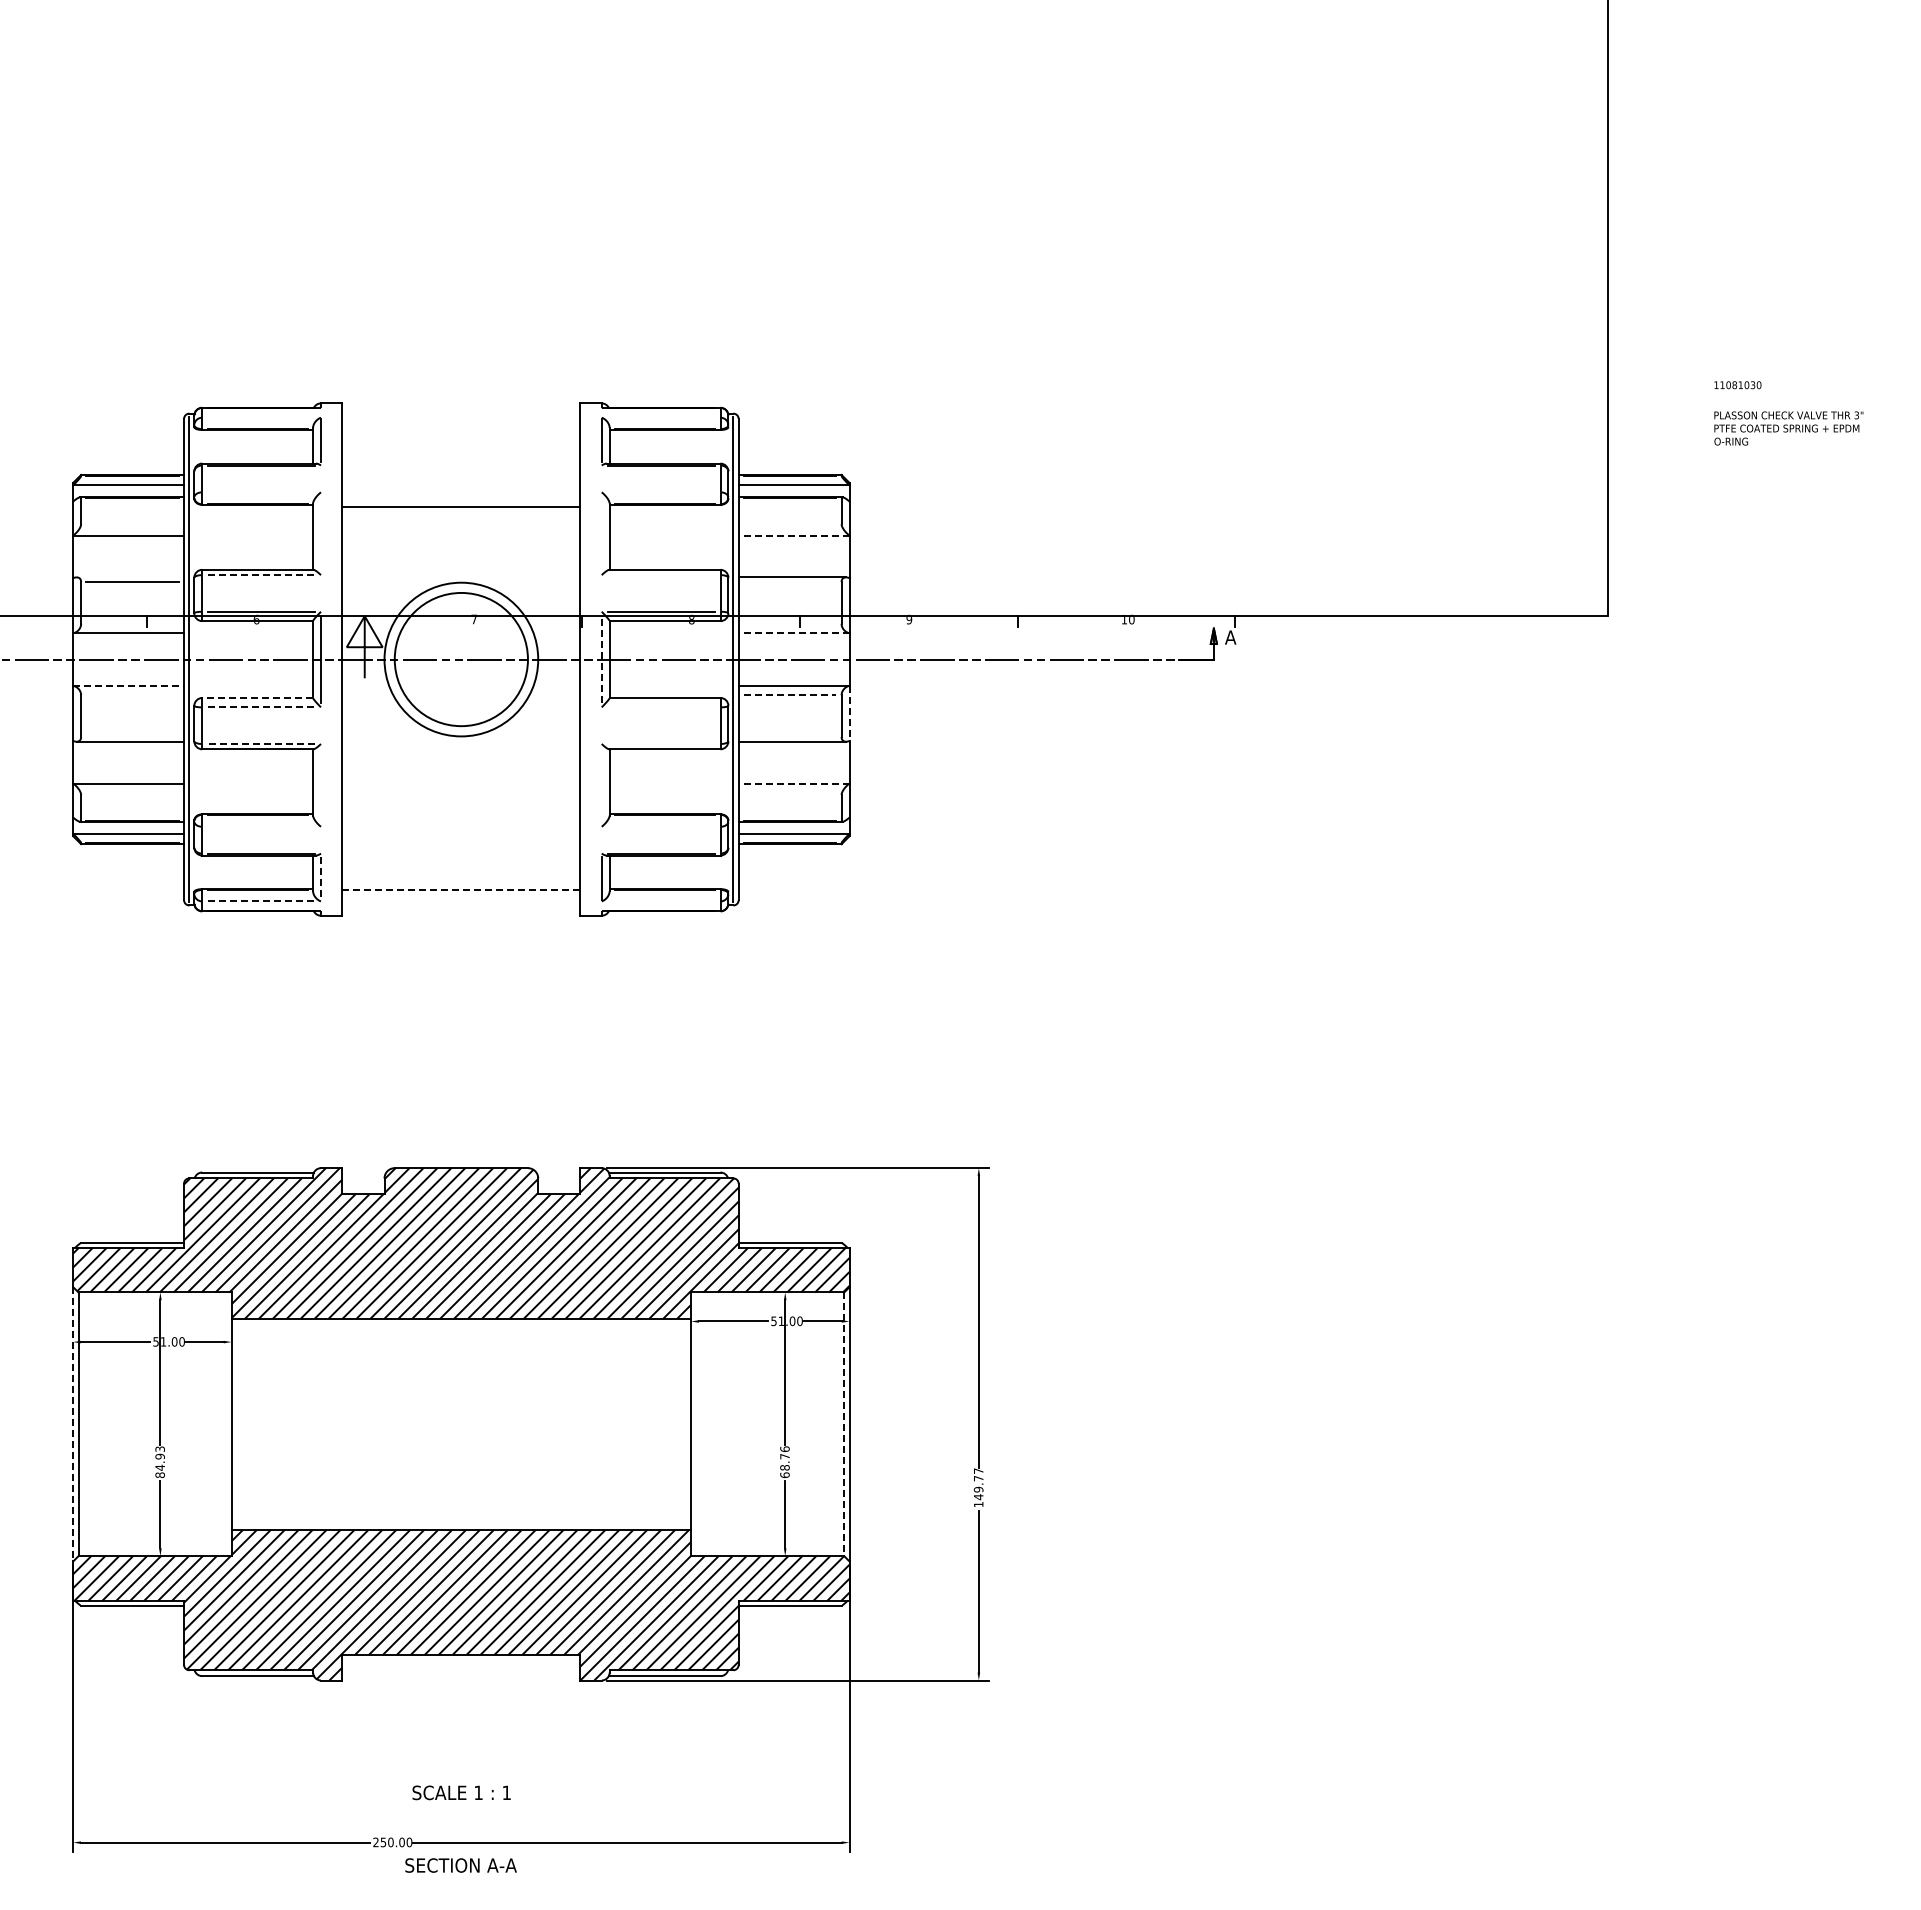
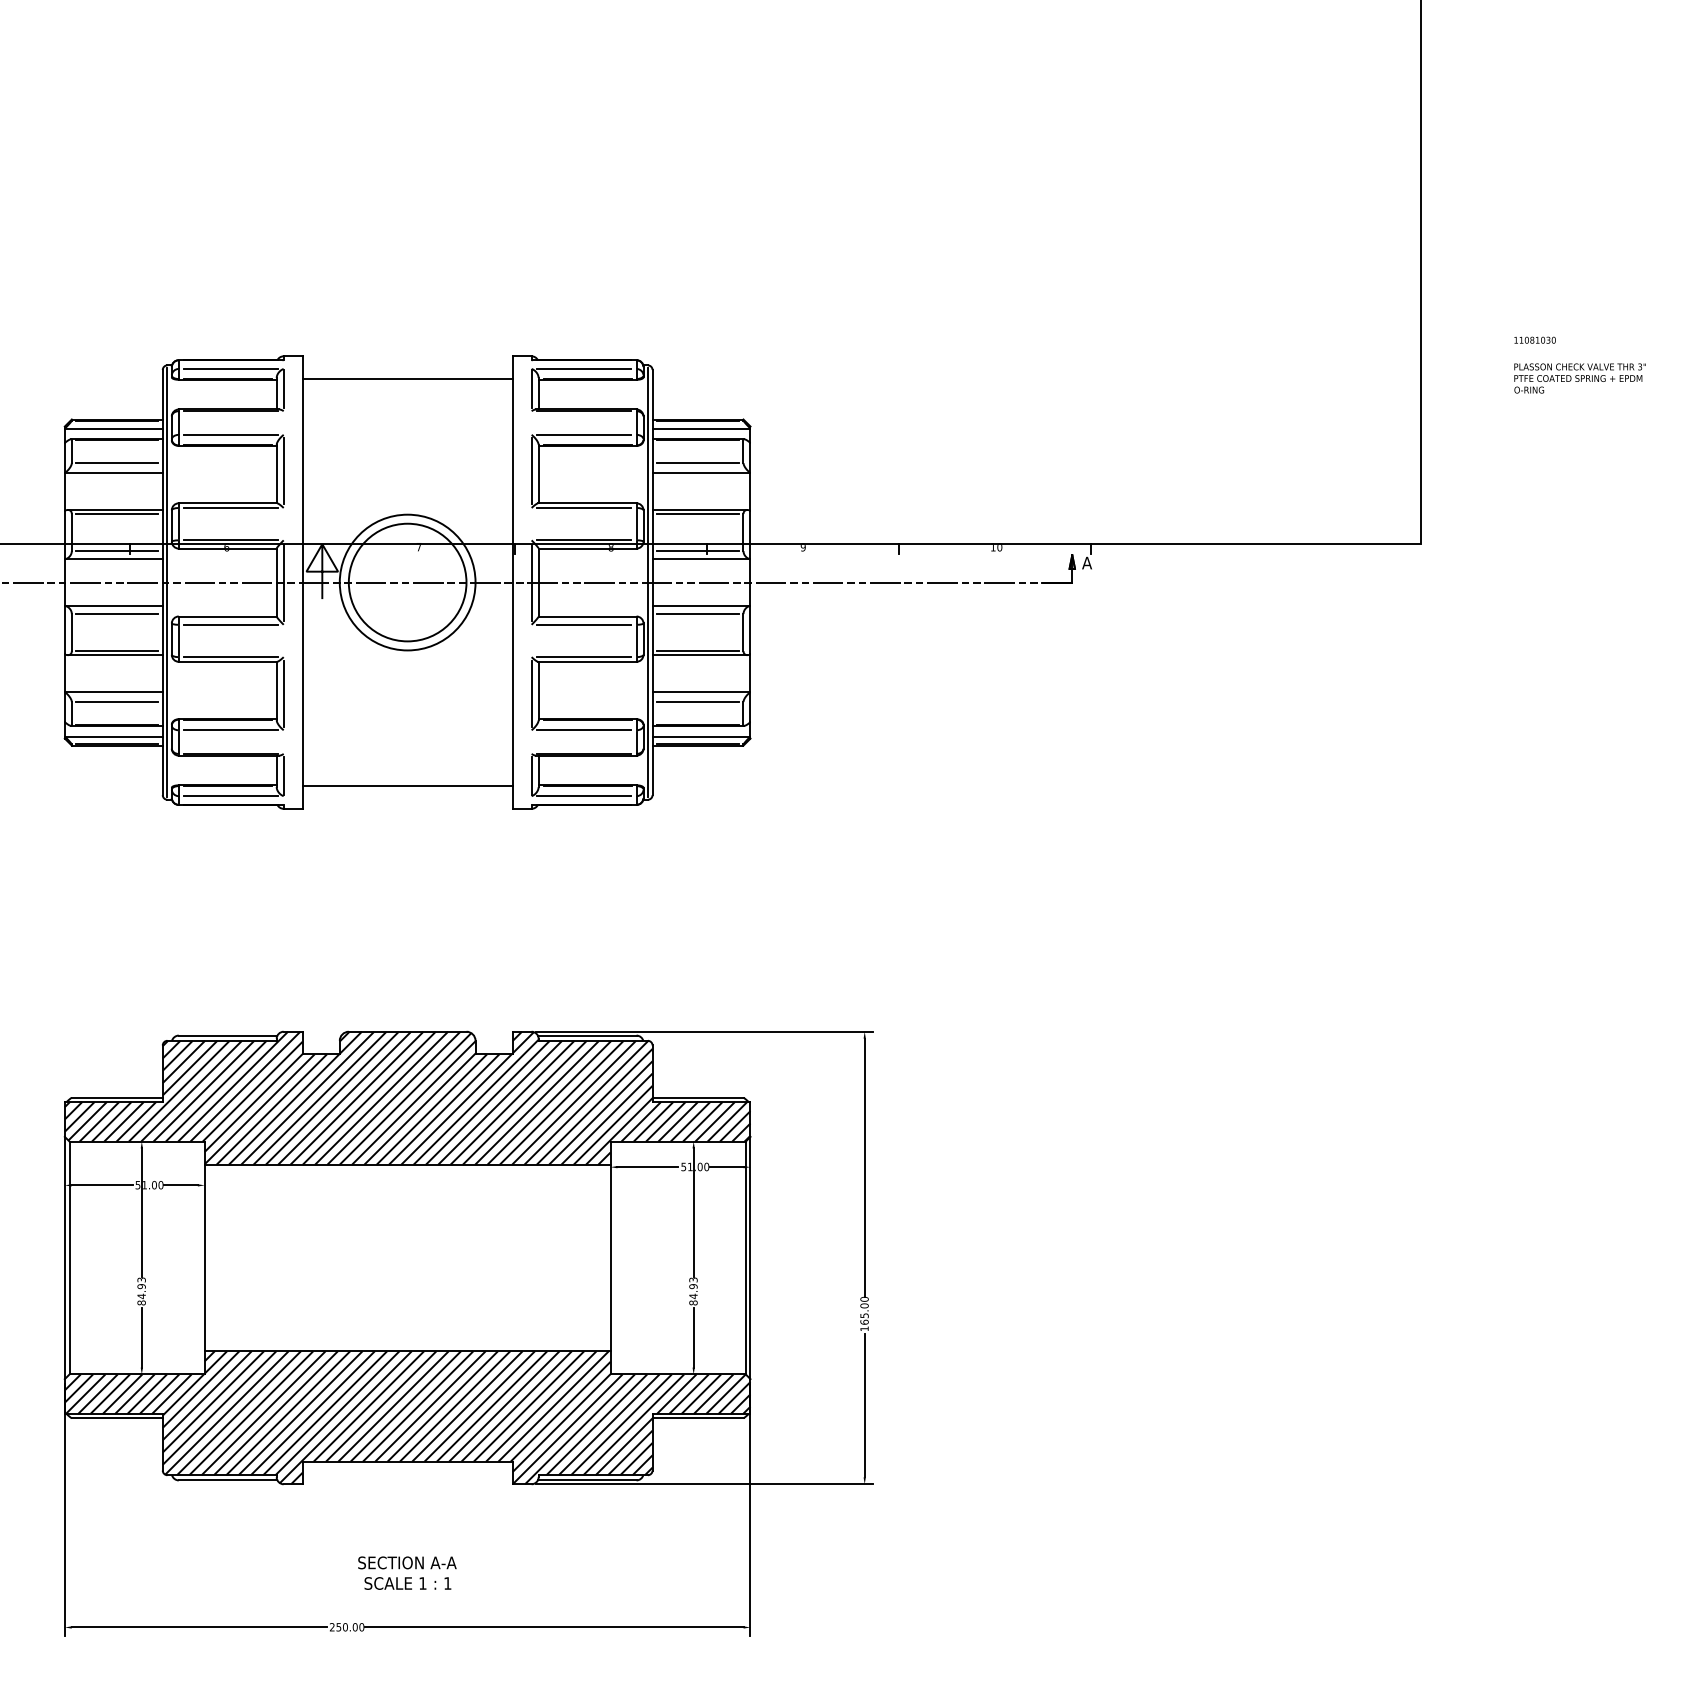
line: (261, 417) -> (231, 368), added
line: (660, 417) -> (583, 368), added
line: (261, 492) -> (231, 435), added
line: (660, 492) -> (583, 435), added
line: (461, 507) -> (407, 379), moved
line: (132, 524) -> (117, 463), added
line: (789, 524) -> (697, 463), added
line: (321, 532) -> (284, 470), added
line: (601, 532) -> (531, 470), added
line: (793, 535) -> (701, 472), dashed -> solid
line: (262, 575) -> (232, 508), dashed -> solid
line: (660, 575) -> (583, 508), added
line: (130, 577) -> (115, 510), added
line: (789, 581) -> (697, 513), added
line: (132, 623) -> (117, 550), added
line: (789, 623) -> (697, 550), added
line: (793, 633) -> (701, 559), dashed -> solid
line: (601, 659) -> (531, 582), dashed -> solid
line: (129, 685) -> (114, 605), dashed -> solid
line: (132, 695) -> (117, 614), added
line: (790, 695) -> (698, 614), dashed -> solid
line: (257, 697) -> (227, 616), dashed -> solid
line: (262, 707) -> (232, 624), dashed -> solid
line: (660, 707) -> (583, 624), added
line: (849, 713) -> (750, 630), dashed -> solid
line: (132, 737) -> (117, 651), added
line: (789, 737) -> (697, 651), added
line: (261, 743) -> (231, 656), dashed -> solid
line: (660, 743) -> (583, 656), added
line: (793, 783) -> (701, 692), dashed -> solid
line: (321, 785) -> (284, 693), added
line: (601, 785) -> (531, 693), added
line: (132, 794) -> (117, 701), added
line: (789, 794) -> (697, 701), added
line: (261, 826) -> (231, 730), added
line: (660, 826) -> (583, 730), added
line: (321, 878) -> (284, 775), dashed -> solid
line: (461, 890) -> (407, 786), dashed -> solid
line: (262, 901) -> (232, 796), dashed -> solid
line: (660, 901) -> (583, 796), added
line: (73, 1424) -> (65, 1258), dashed -> solid
line: (844, 1424) -> (746, 1258), dashed -> solid
text: (784, 1461) -> (693, 1290), 68.76 -> 84.93
text: (978, 1484) -> (864, 1311), 149.77 -> 165.00
text: (460, 1865) -> (406, 1562), moved

